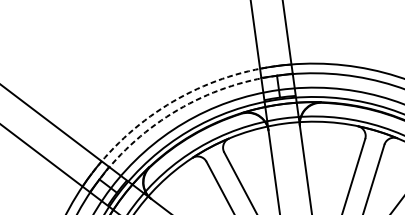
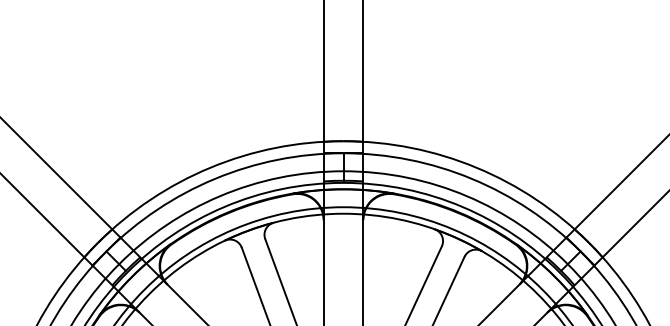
arc: (172, 101) -> (210, 167), dashed -> solid
arc: (178, 109) -> (215, 178), dashed -> solid

